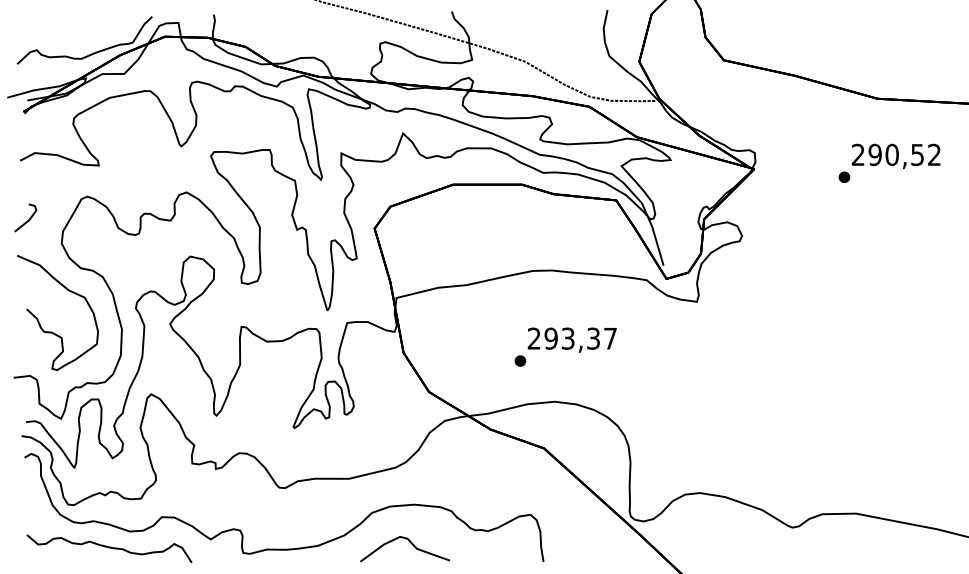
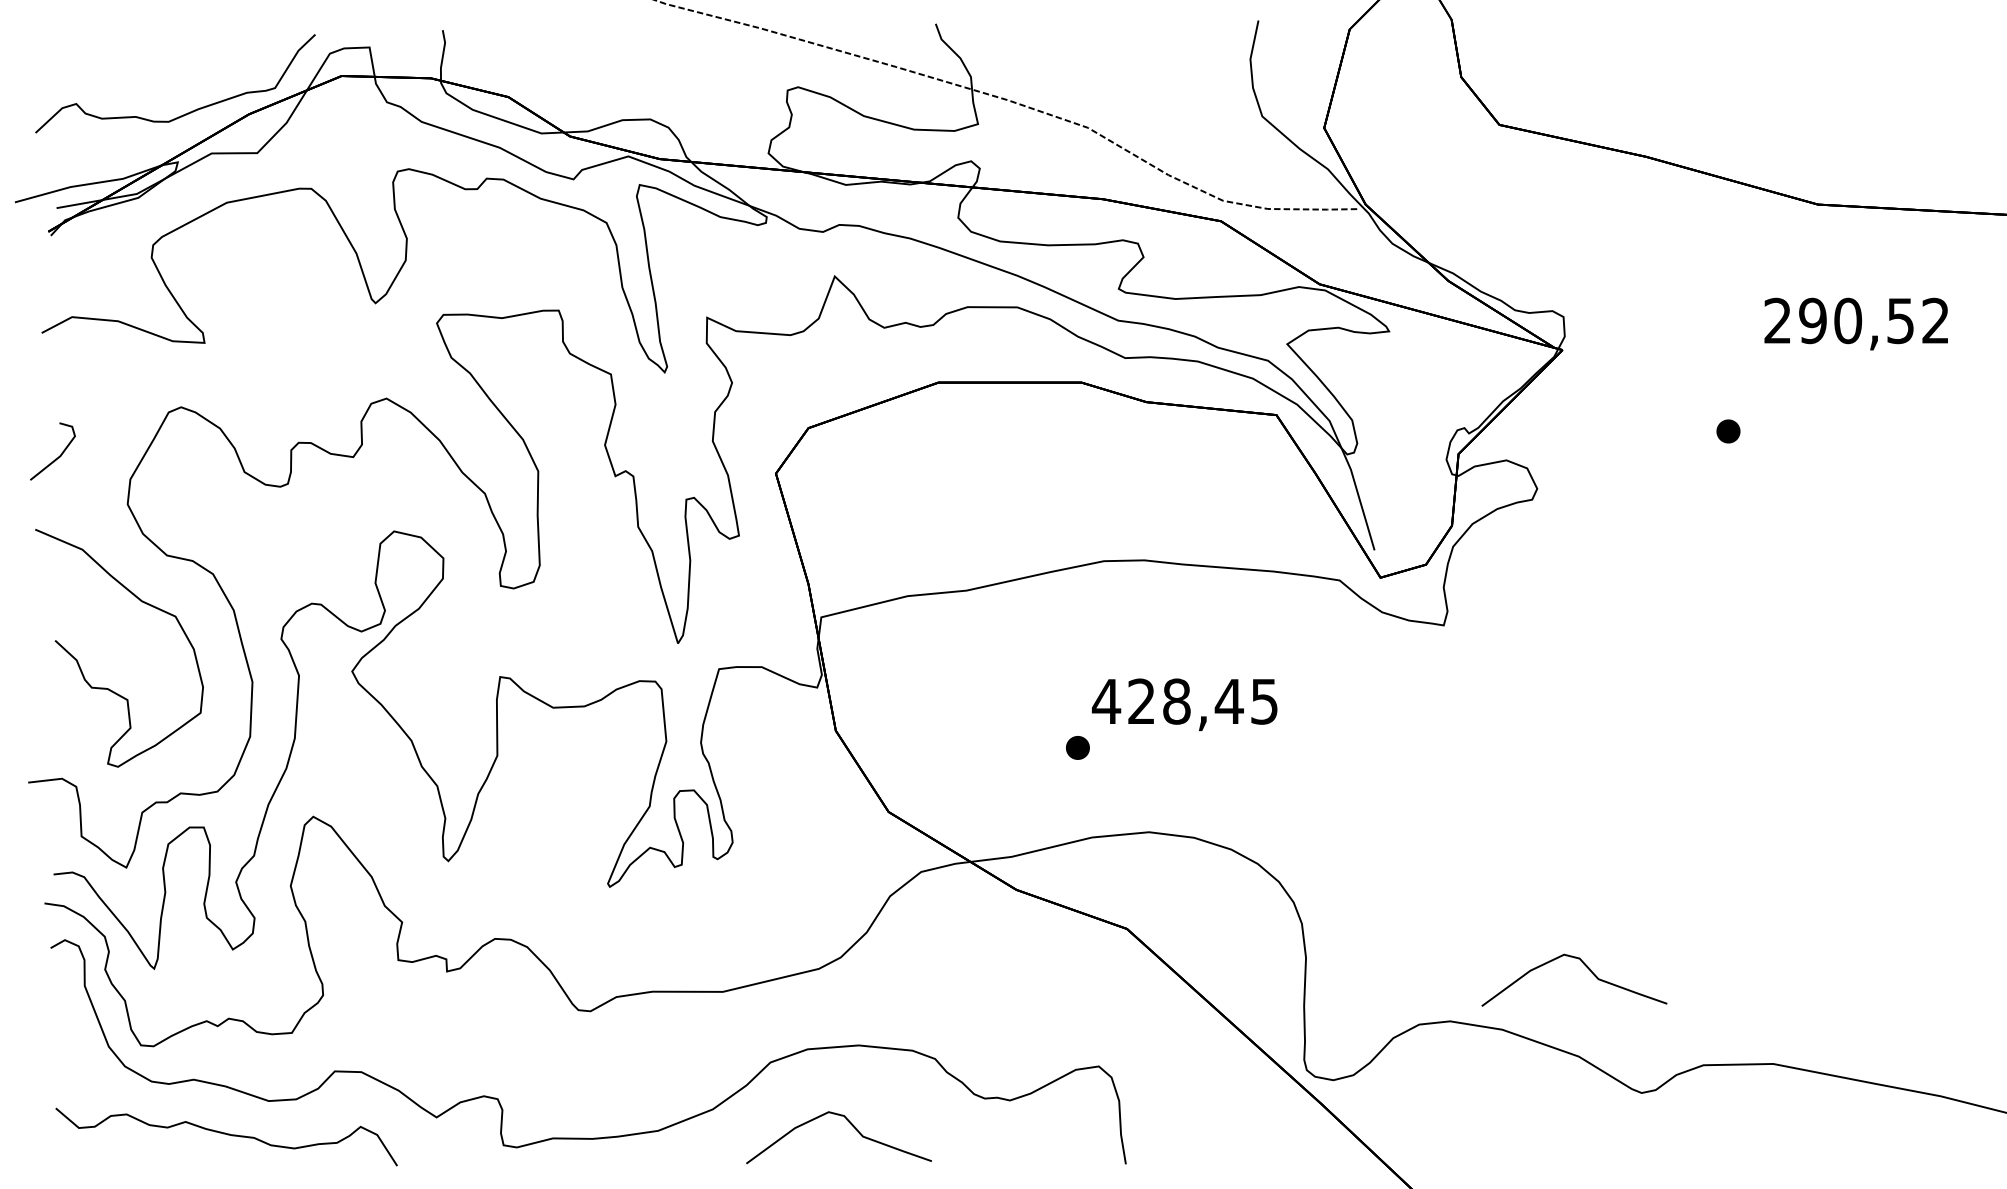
part: (844, 176) -> (1728, 429), moved
text: (571, 338) -> (1183, 701), 293,37 -> 428,45
curve: (765, 467) -> (1585, 968), added

